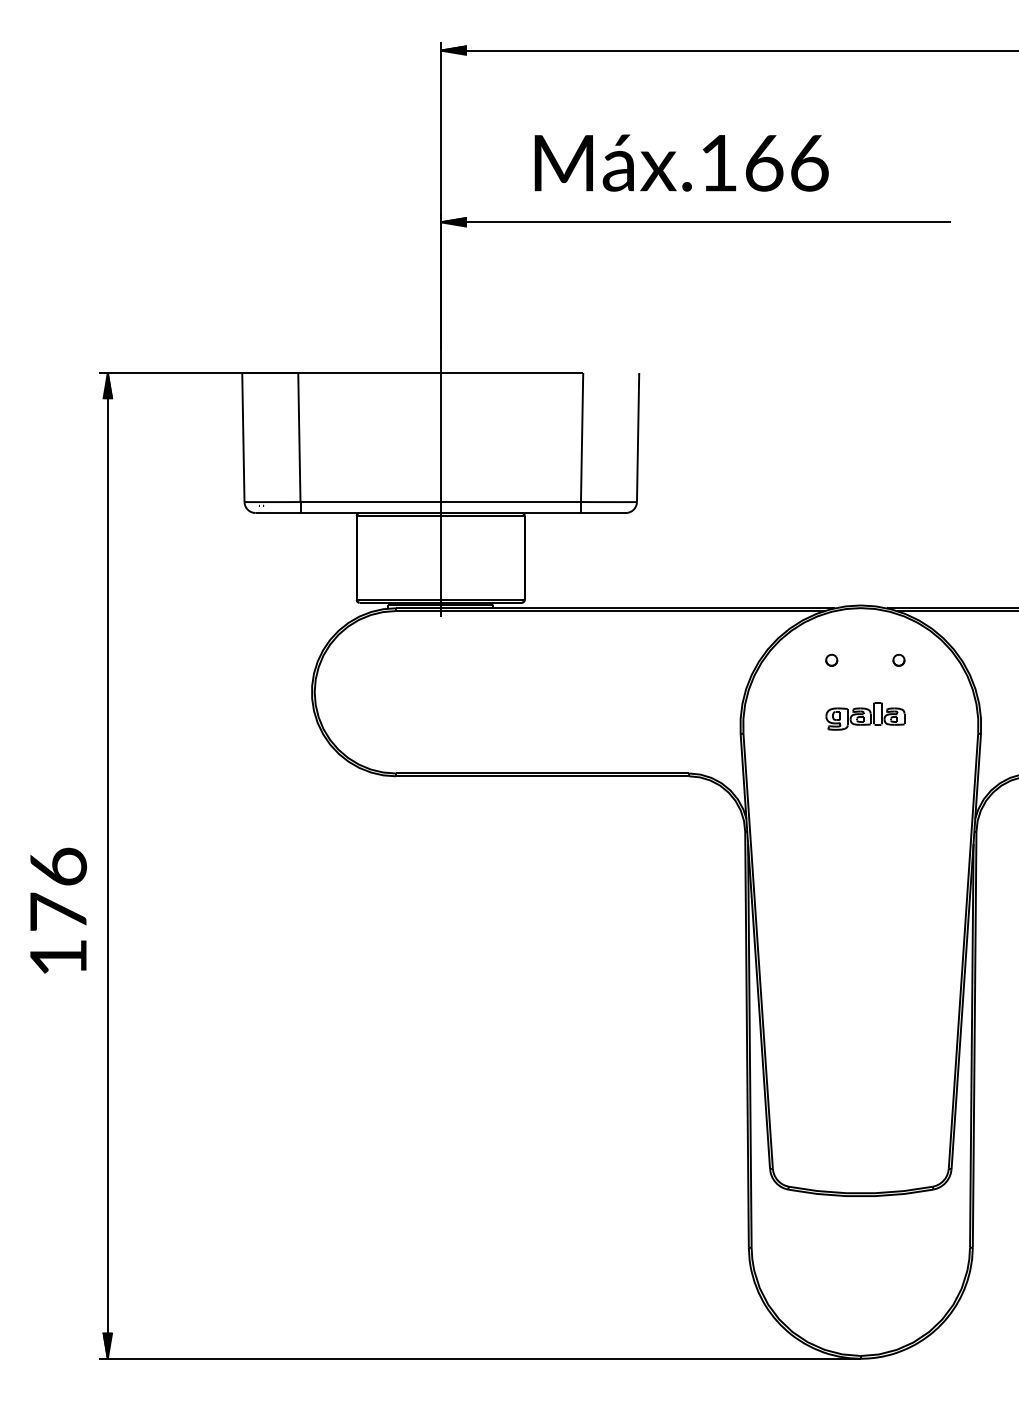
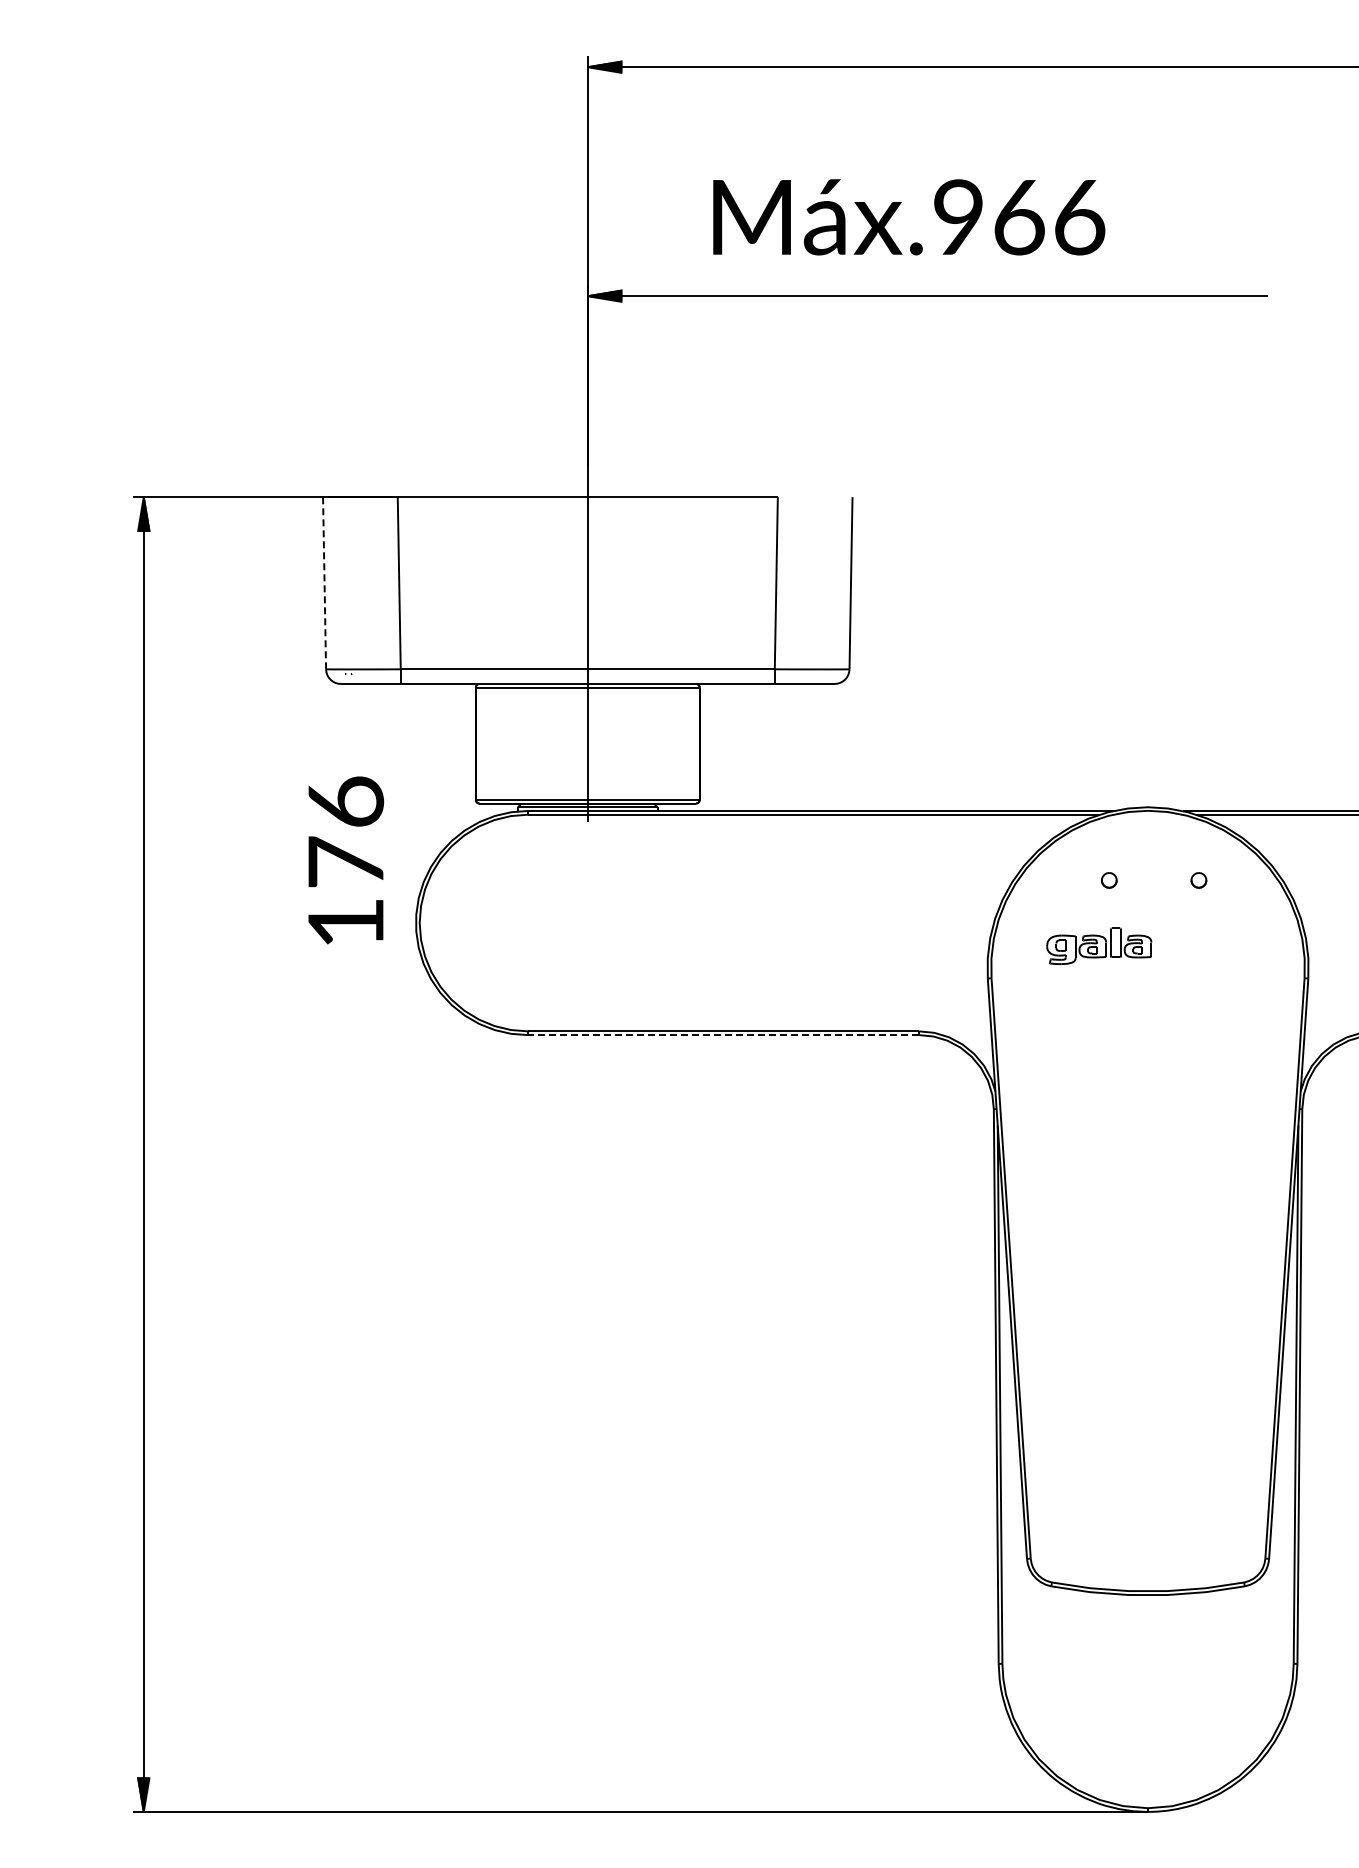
text: (718, 162) -> (958, 216), Máx.166 -> Máx.966
line: (243, 436) -> (324, 582), solid -> dashed
part: (865, 715) -> (1099, 945), moved
line: (542, 776) -> (723, 1035), solid -> dashed
text: (58, 910) -> (346, 860), moved

